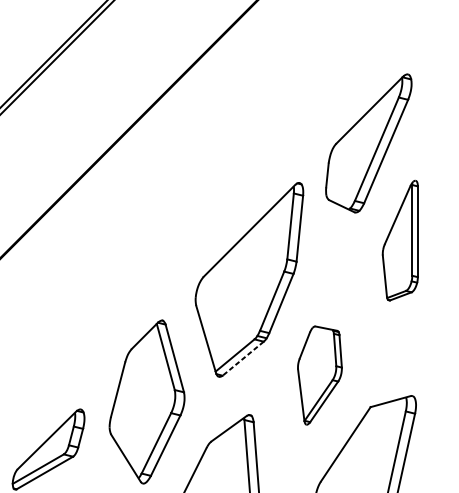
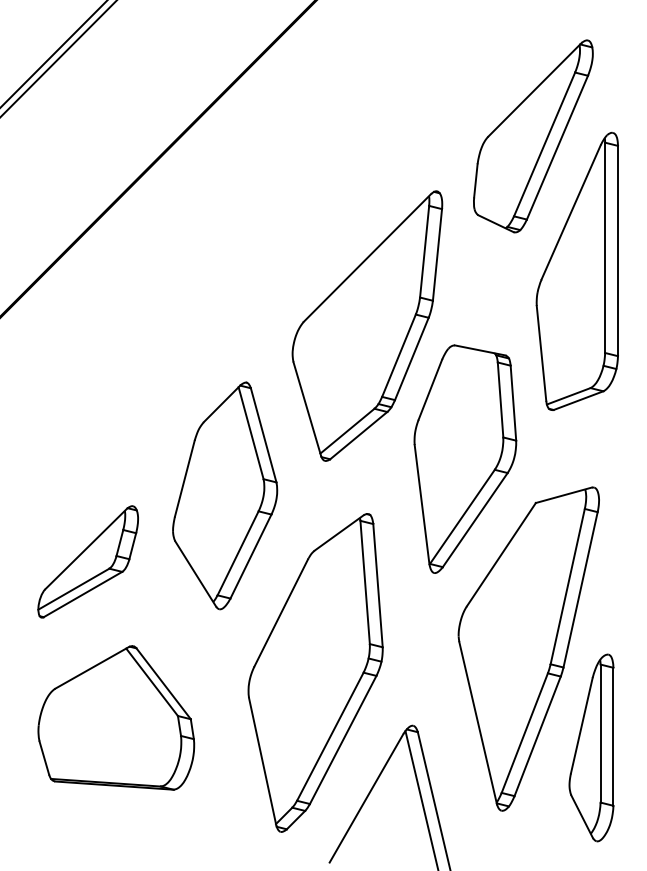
part: (399, 240) -> (576, 271), size x1.67
line: (243, 358) -> (358, 435), dashed -> solid
part: (319, 375) -> (465, 458), size x1.67

